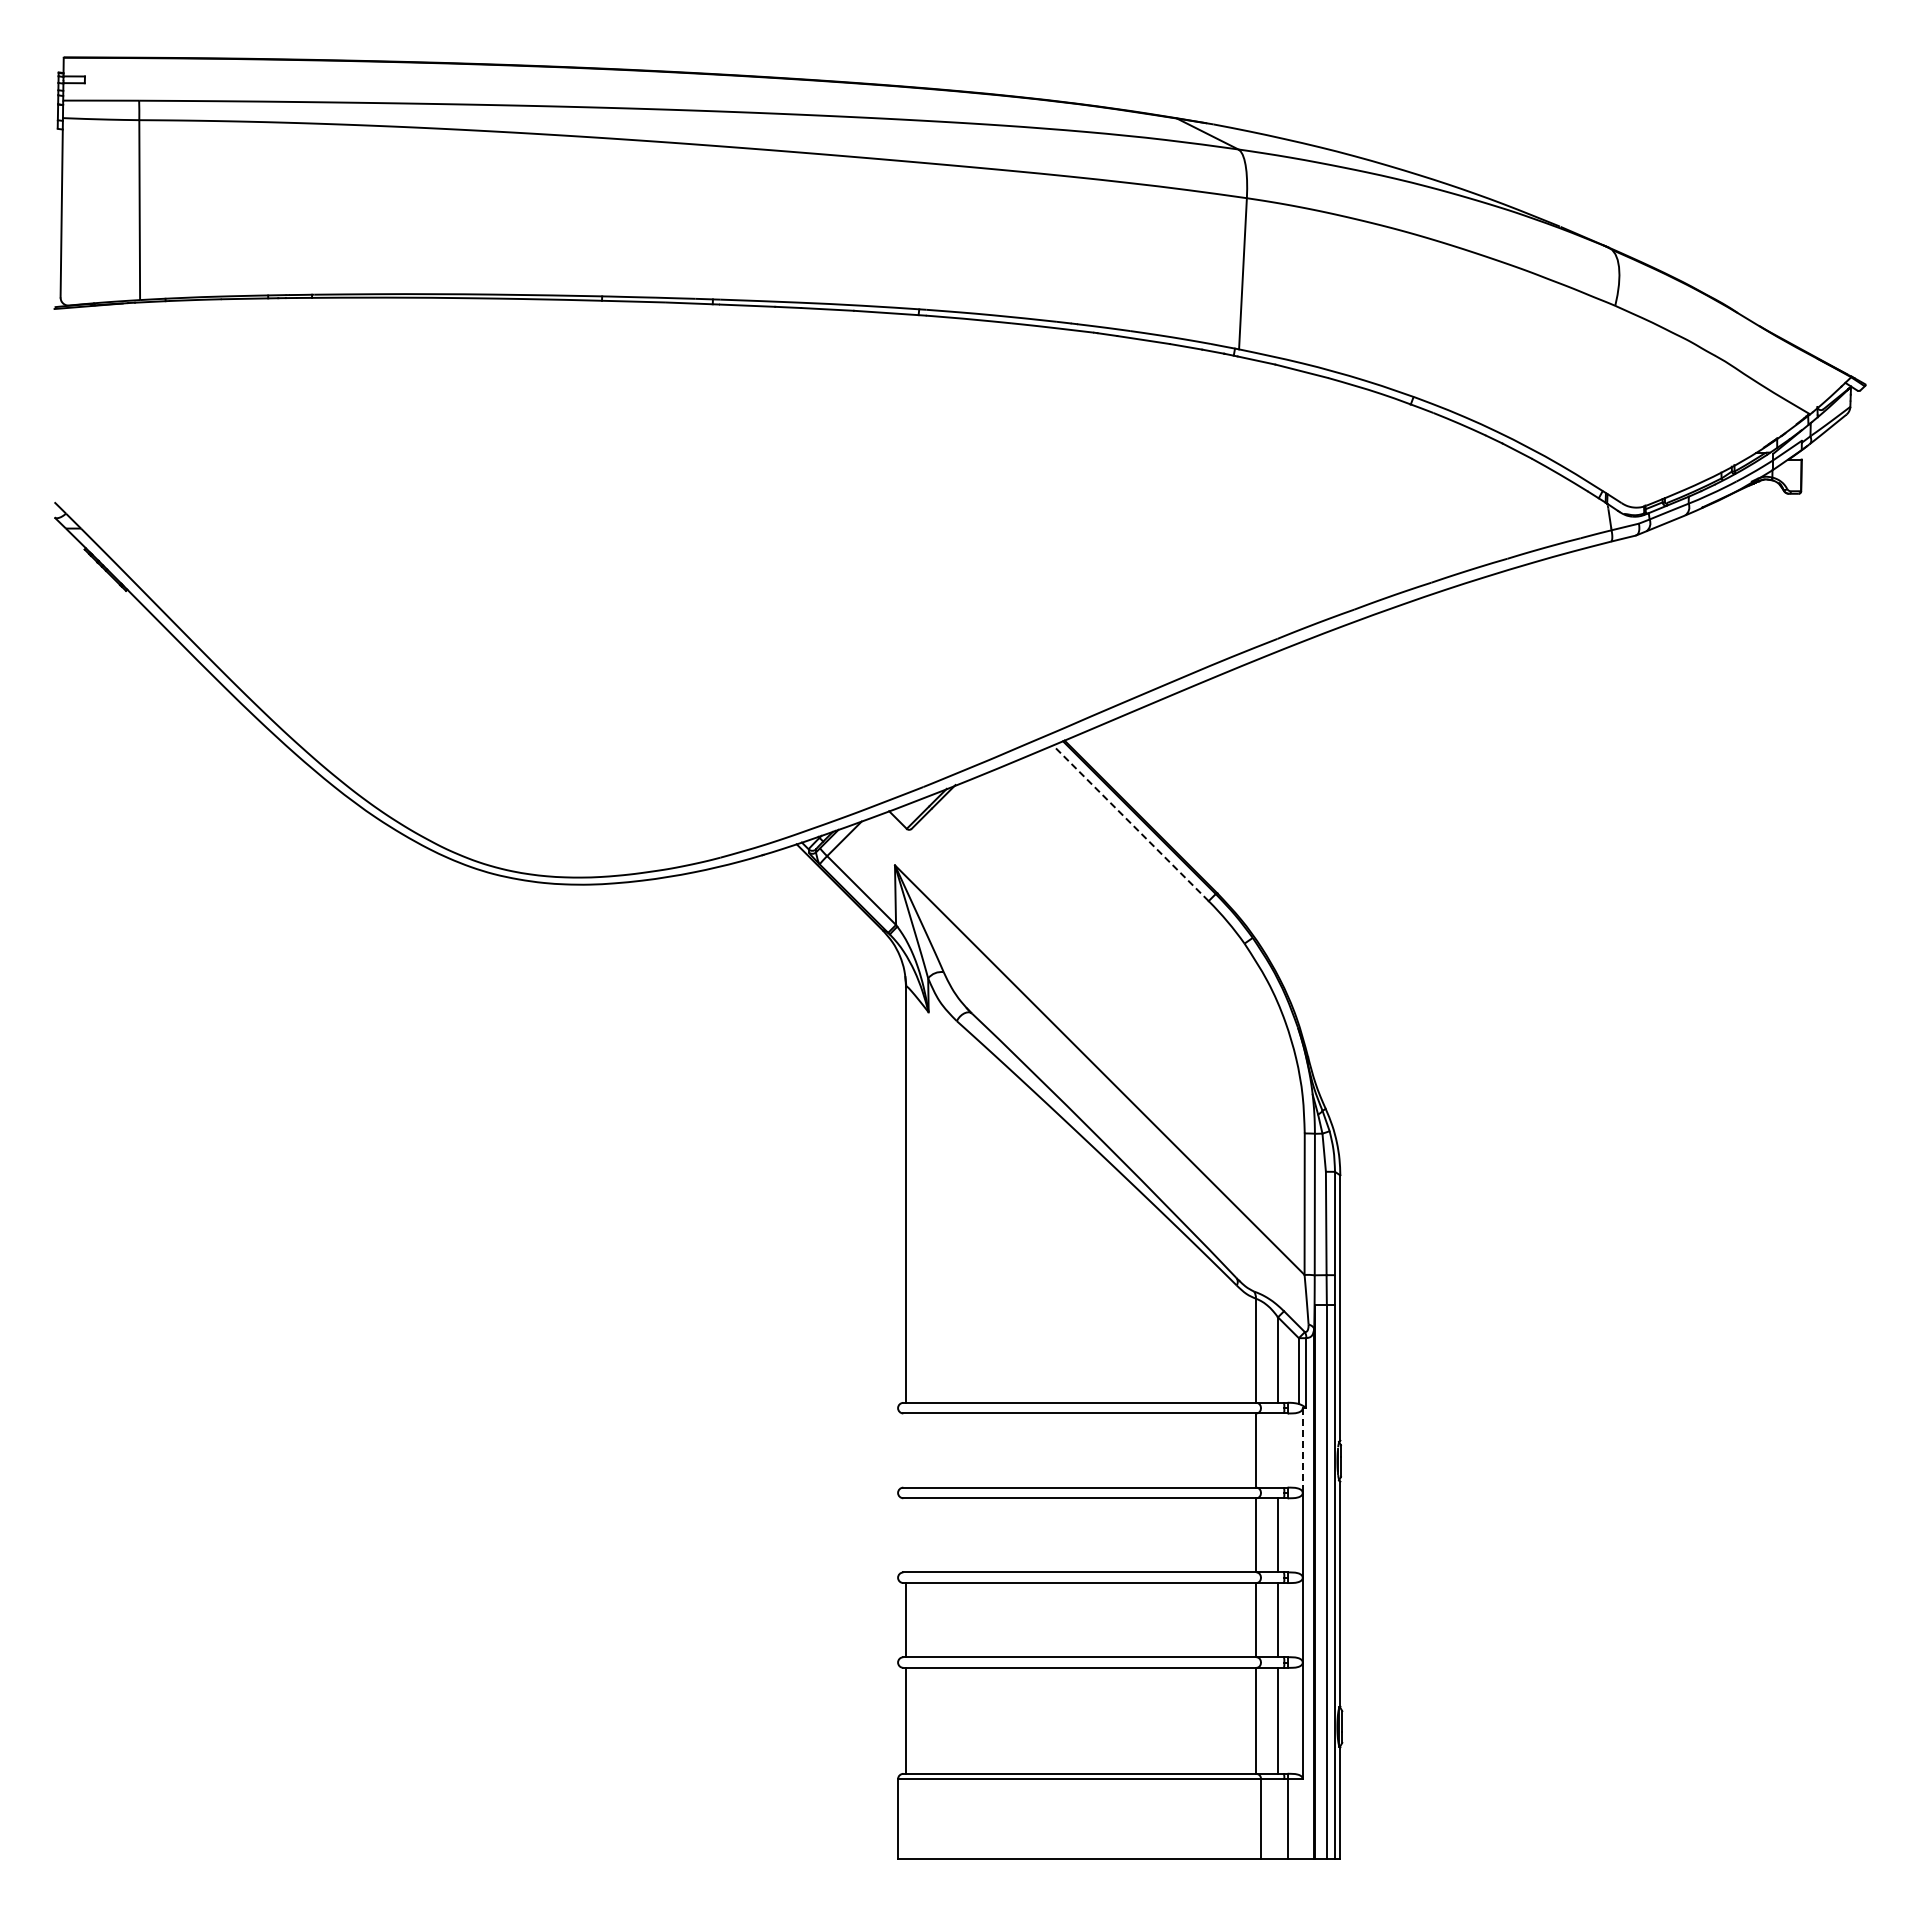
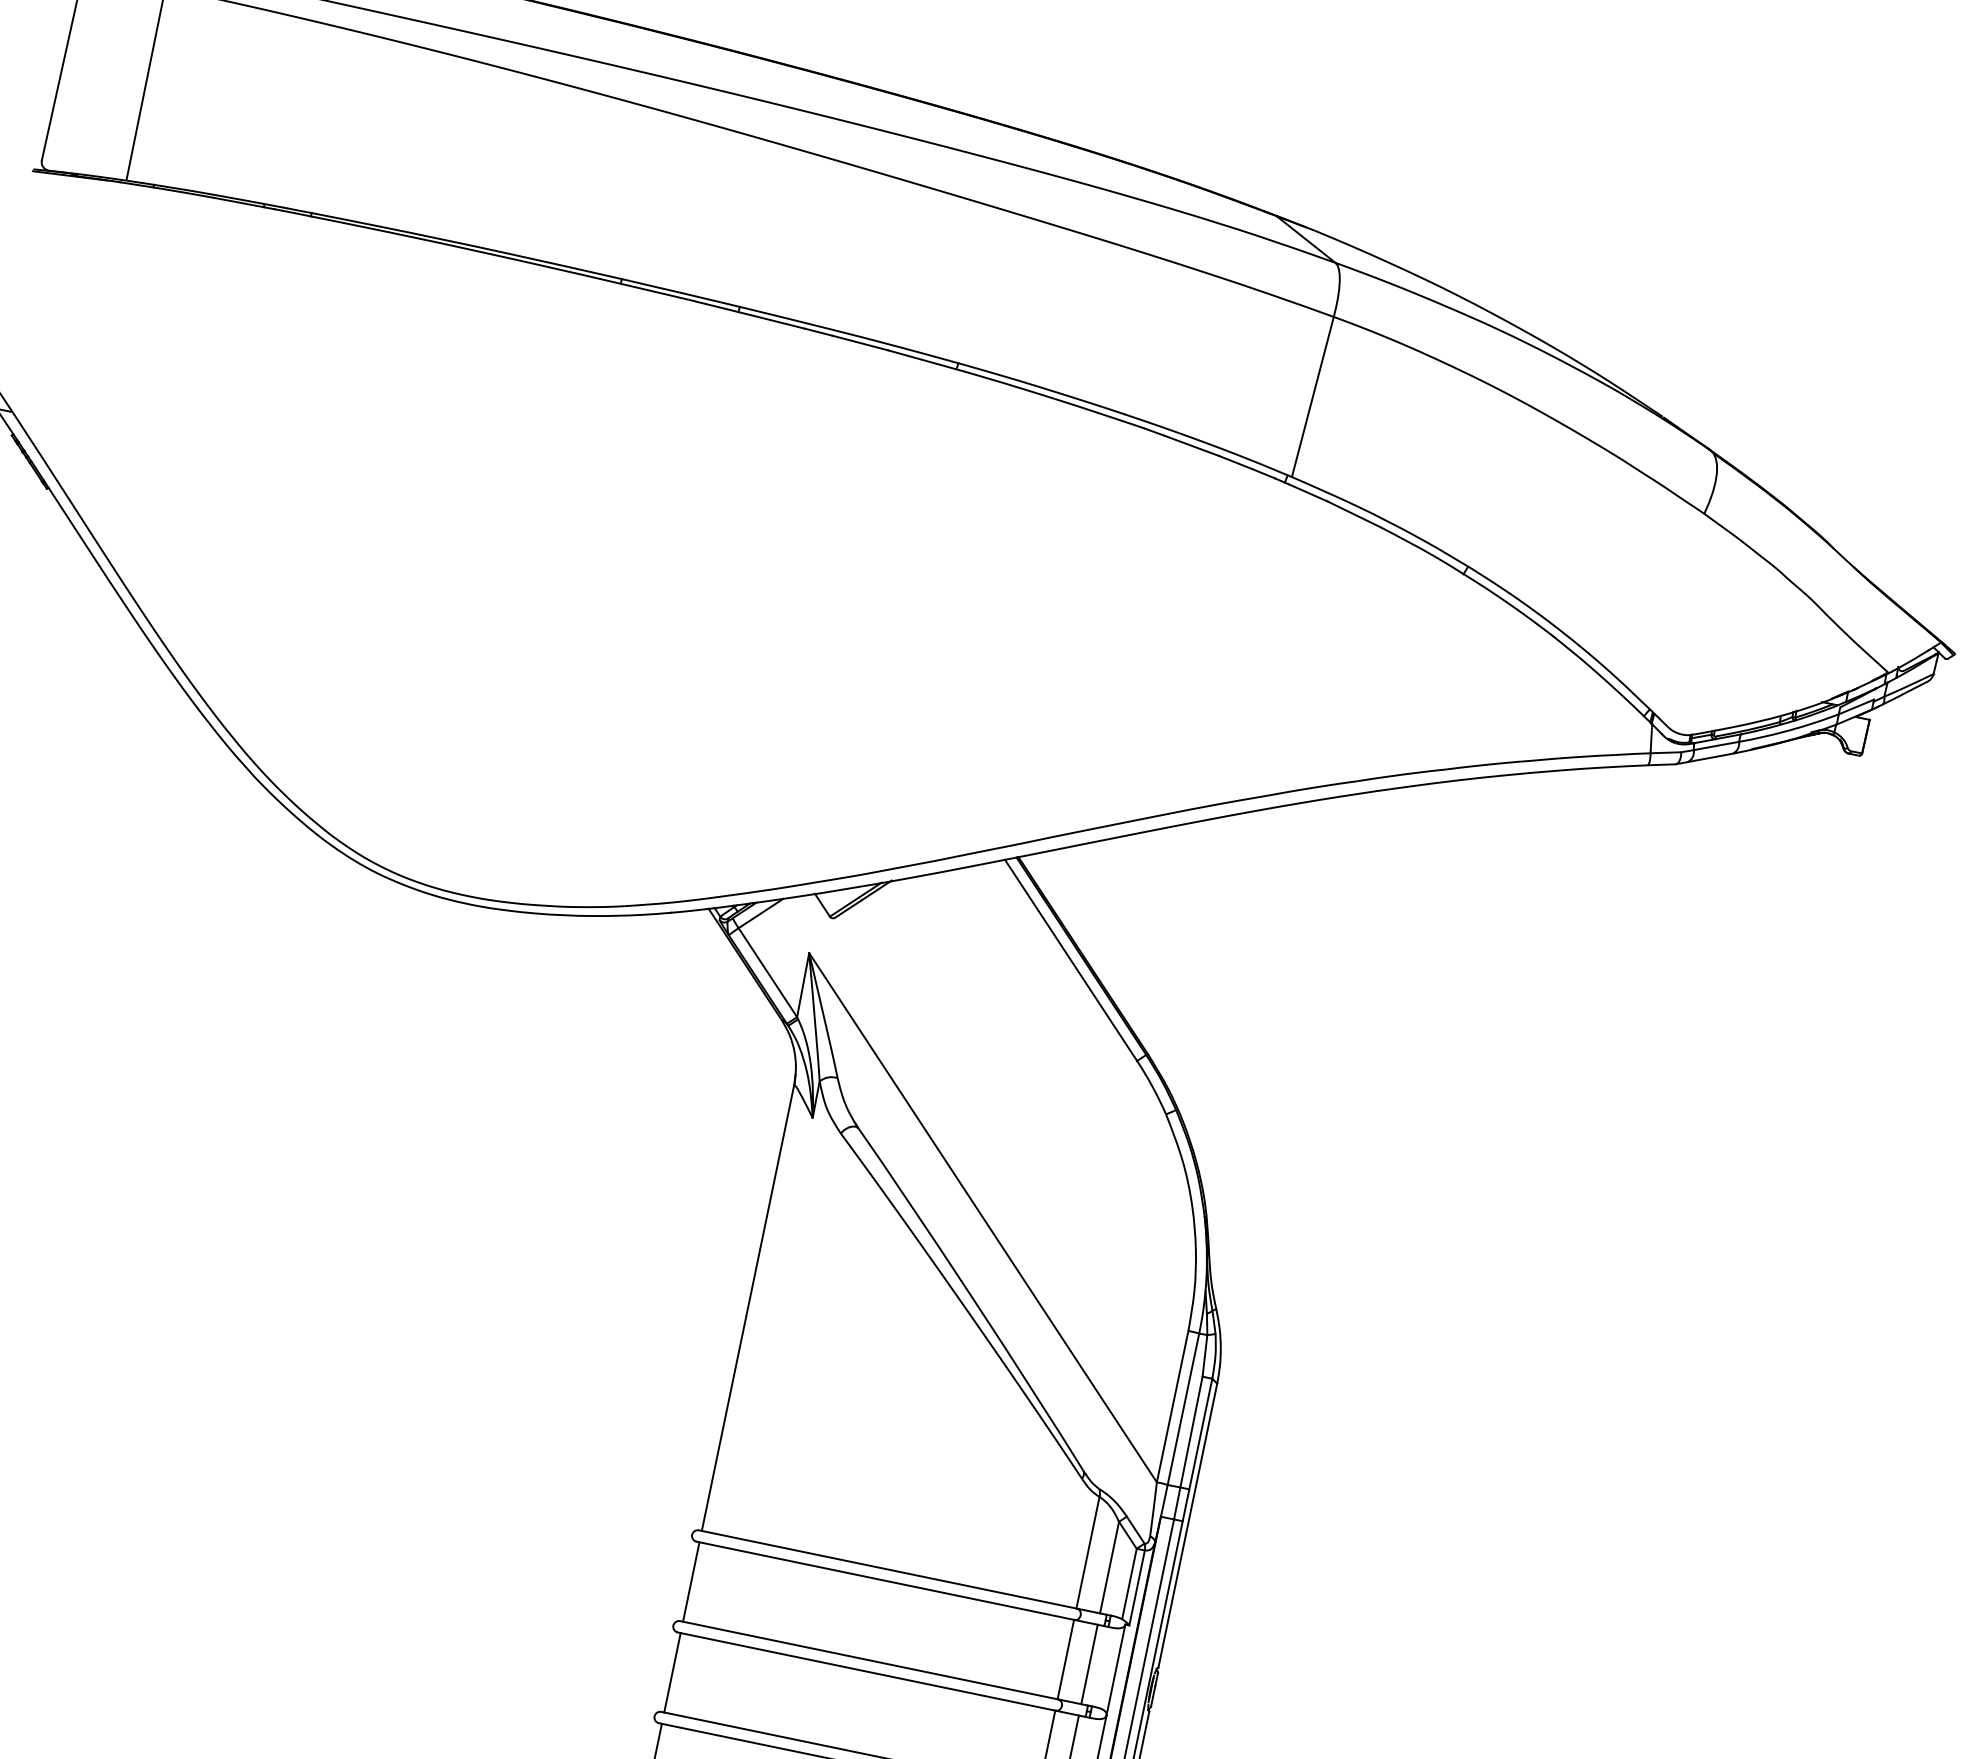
line: (1130, 822) -> (1070, 959), dashed -> solid
line: (906, 1450) -> (691, 1582), added
line: (1278, 1450) -> (1090, 1664), added
line: (1302, 1451) -> (1115, 1670), dashed -> solid
line: (906, 1535) -> (672, 1673), added

